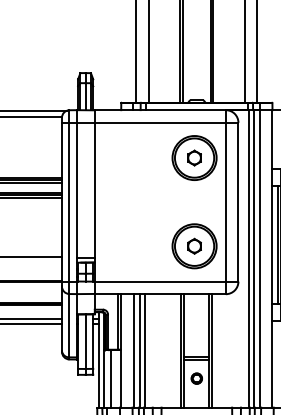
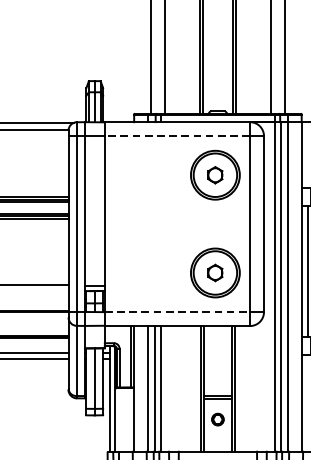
line: (160, 122) -> (177, 135), solid -> dashed
line: (160, 281) -> (177, 311), solid -> dashed
line: (110, 378) -> (122, 419), removed

